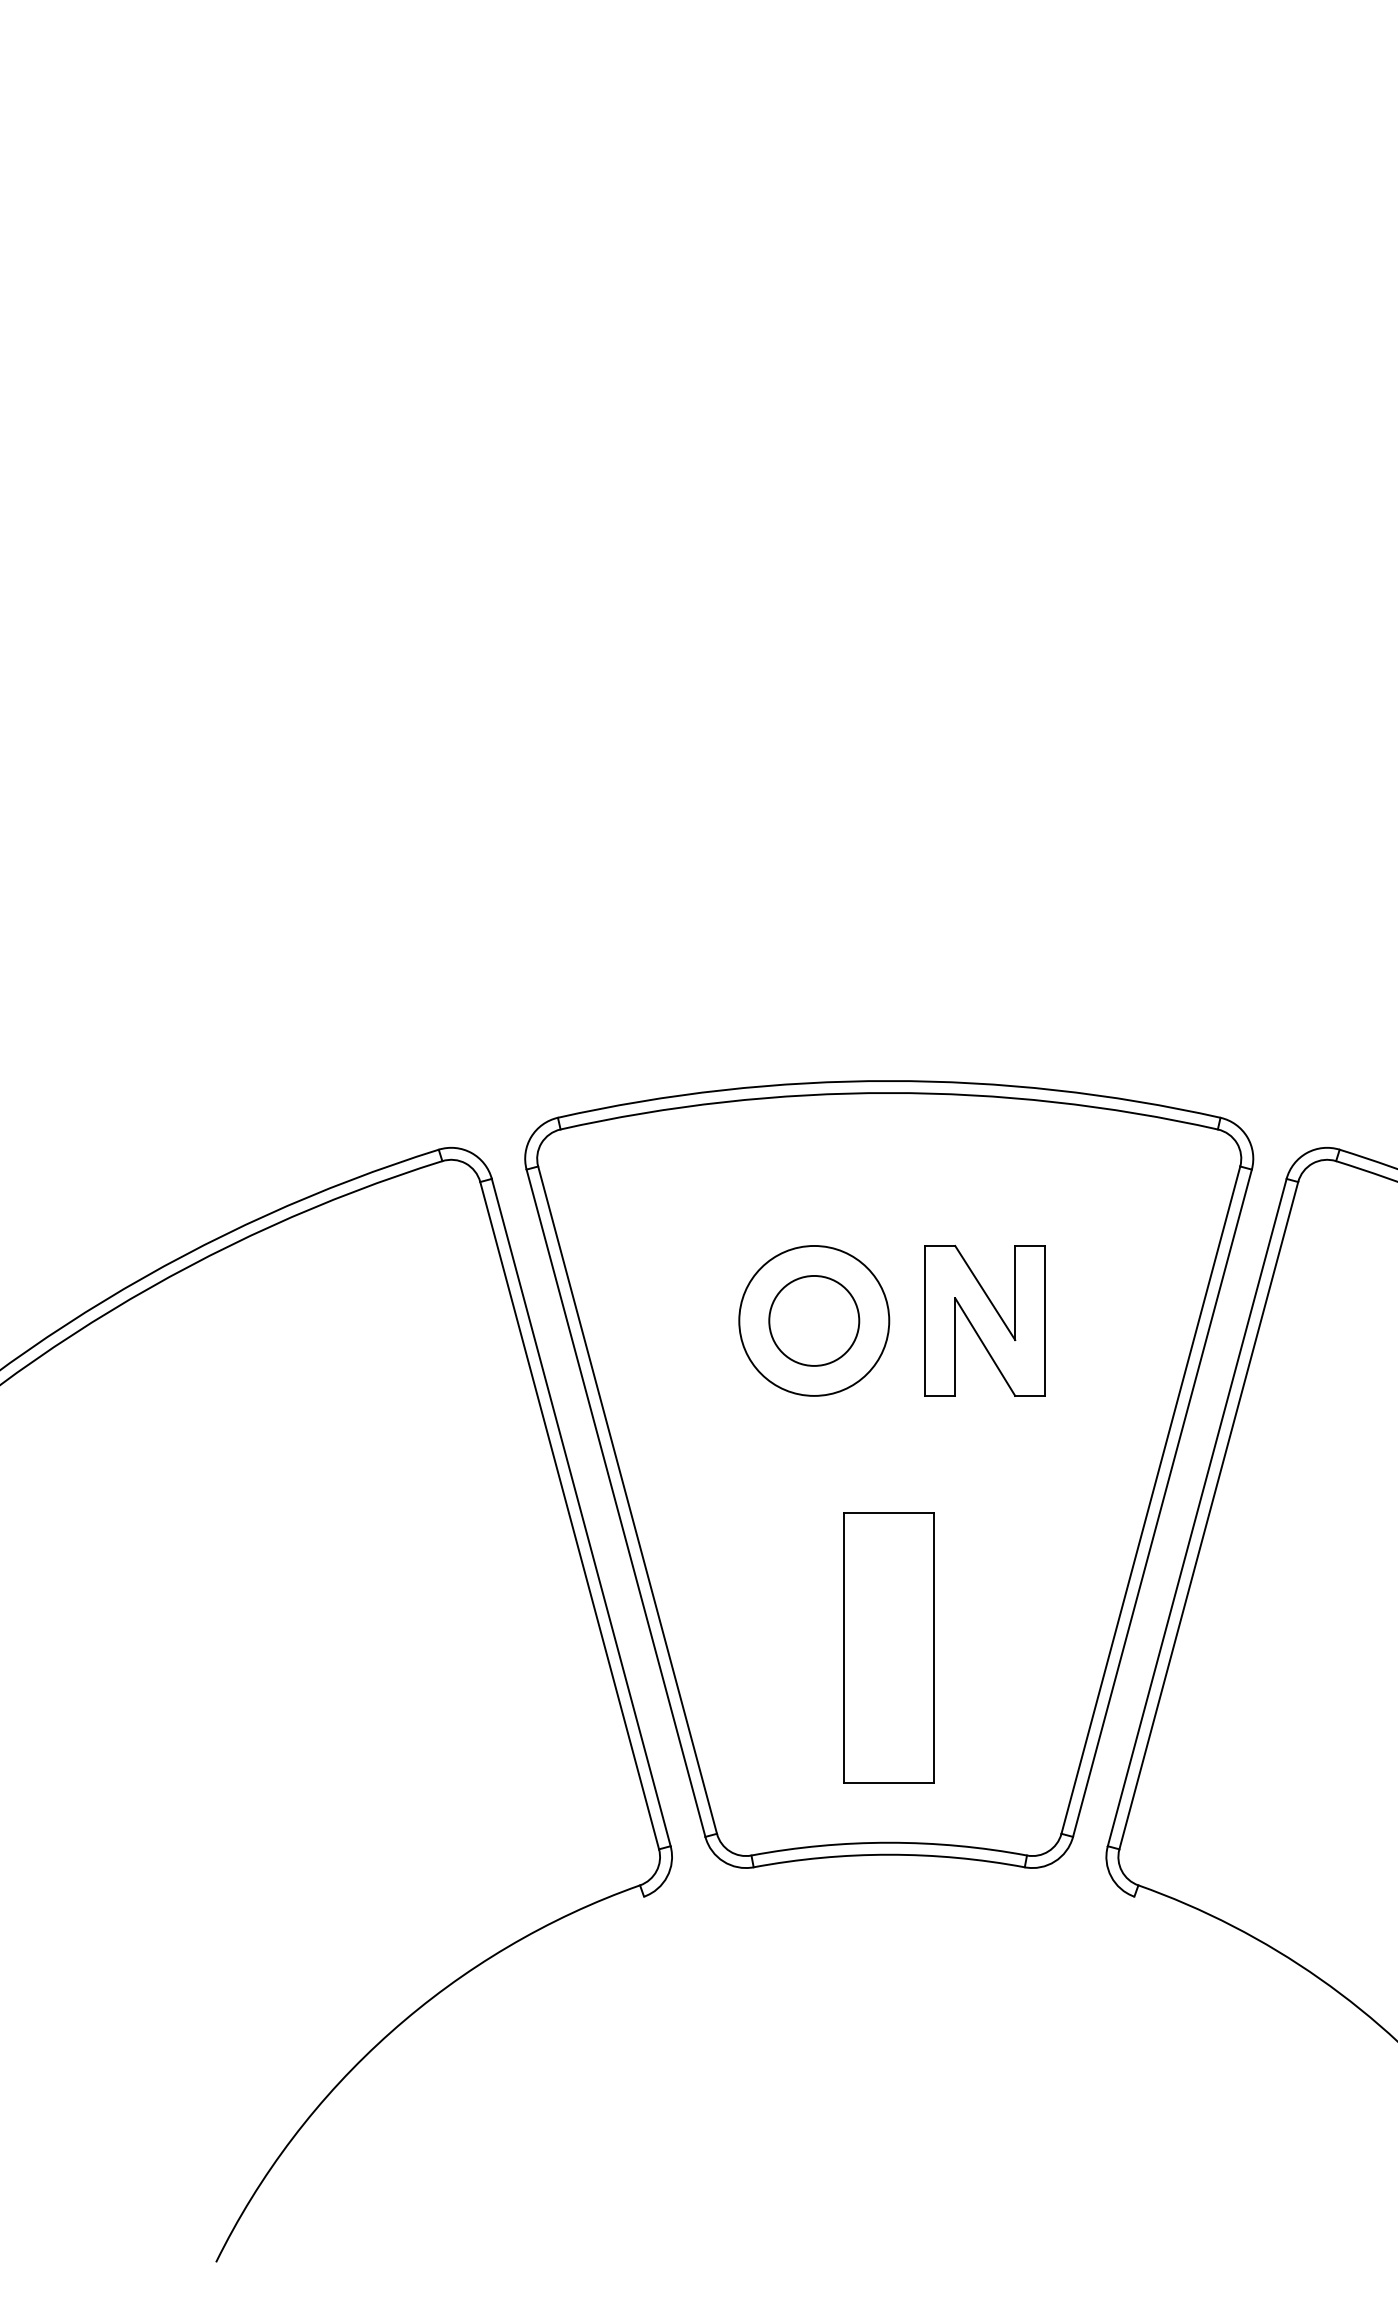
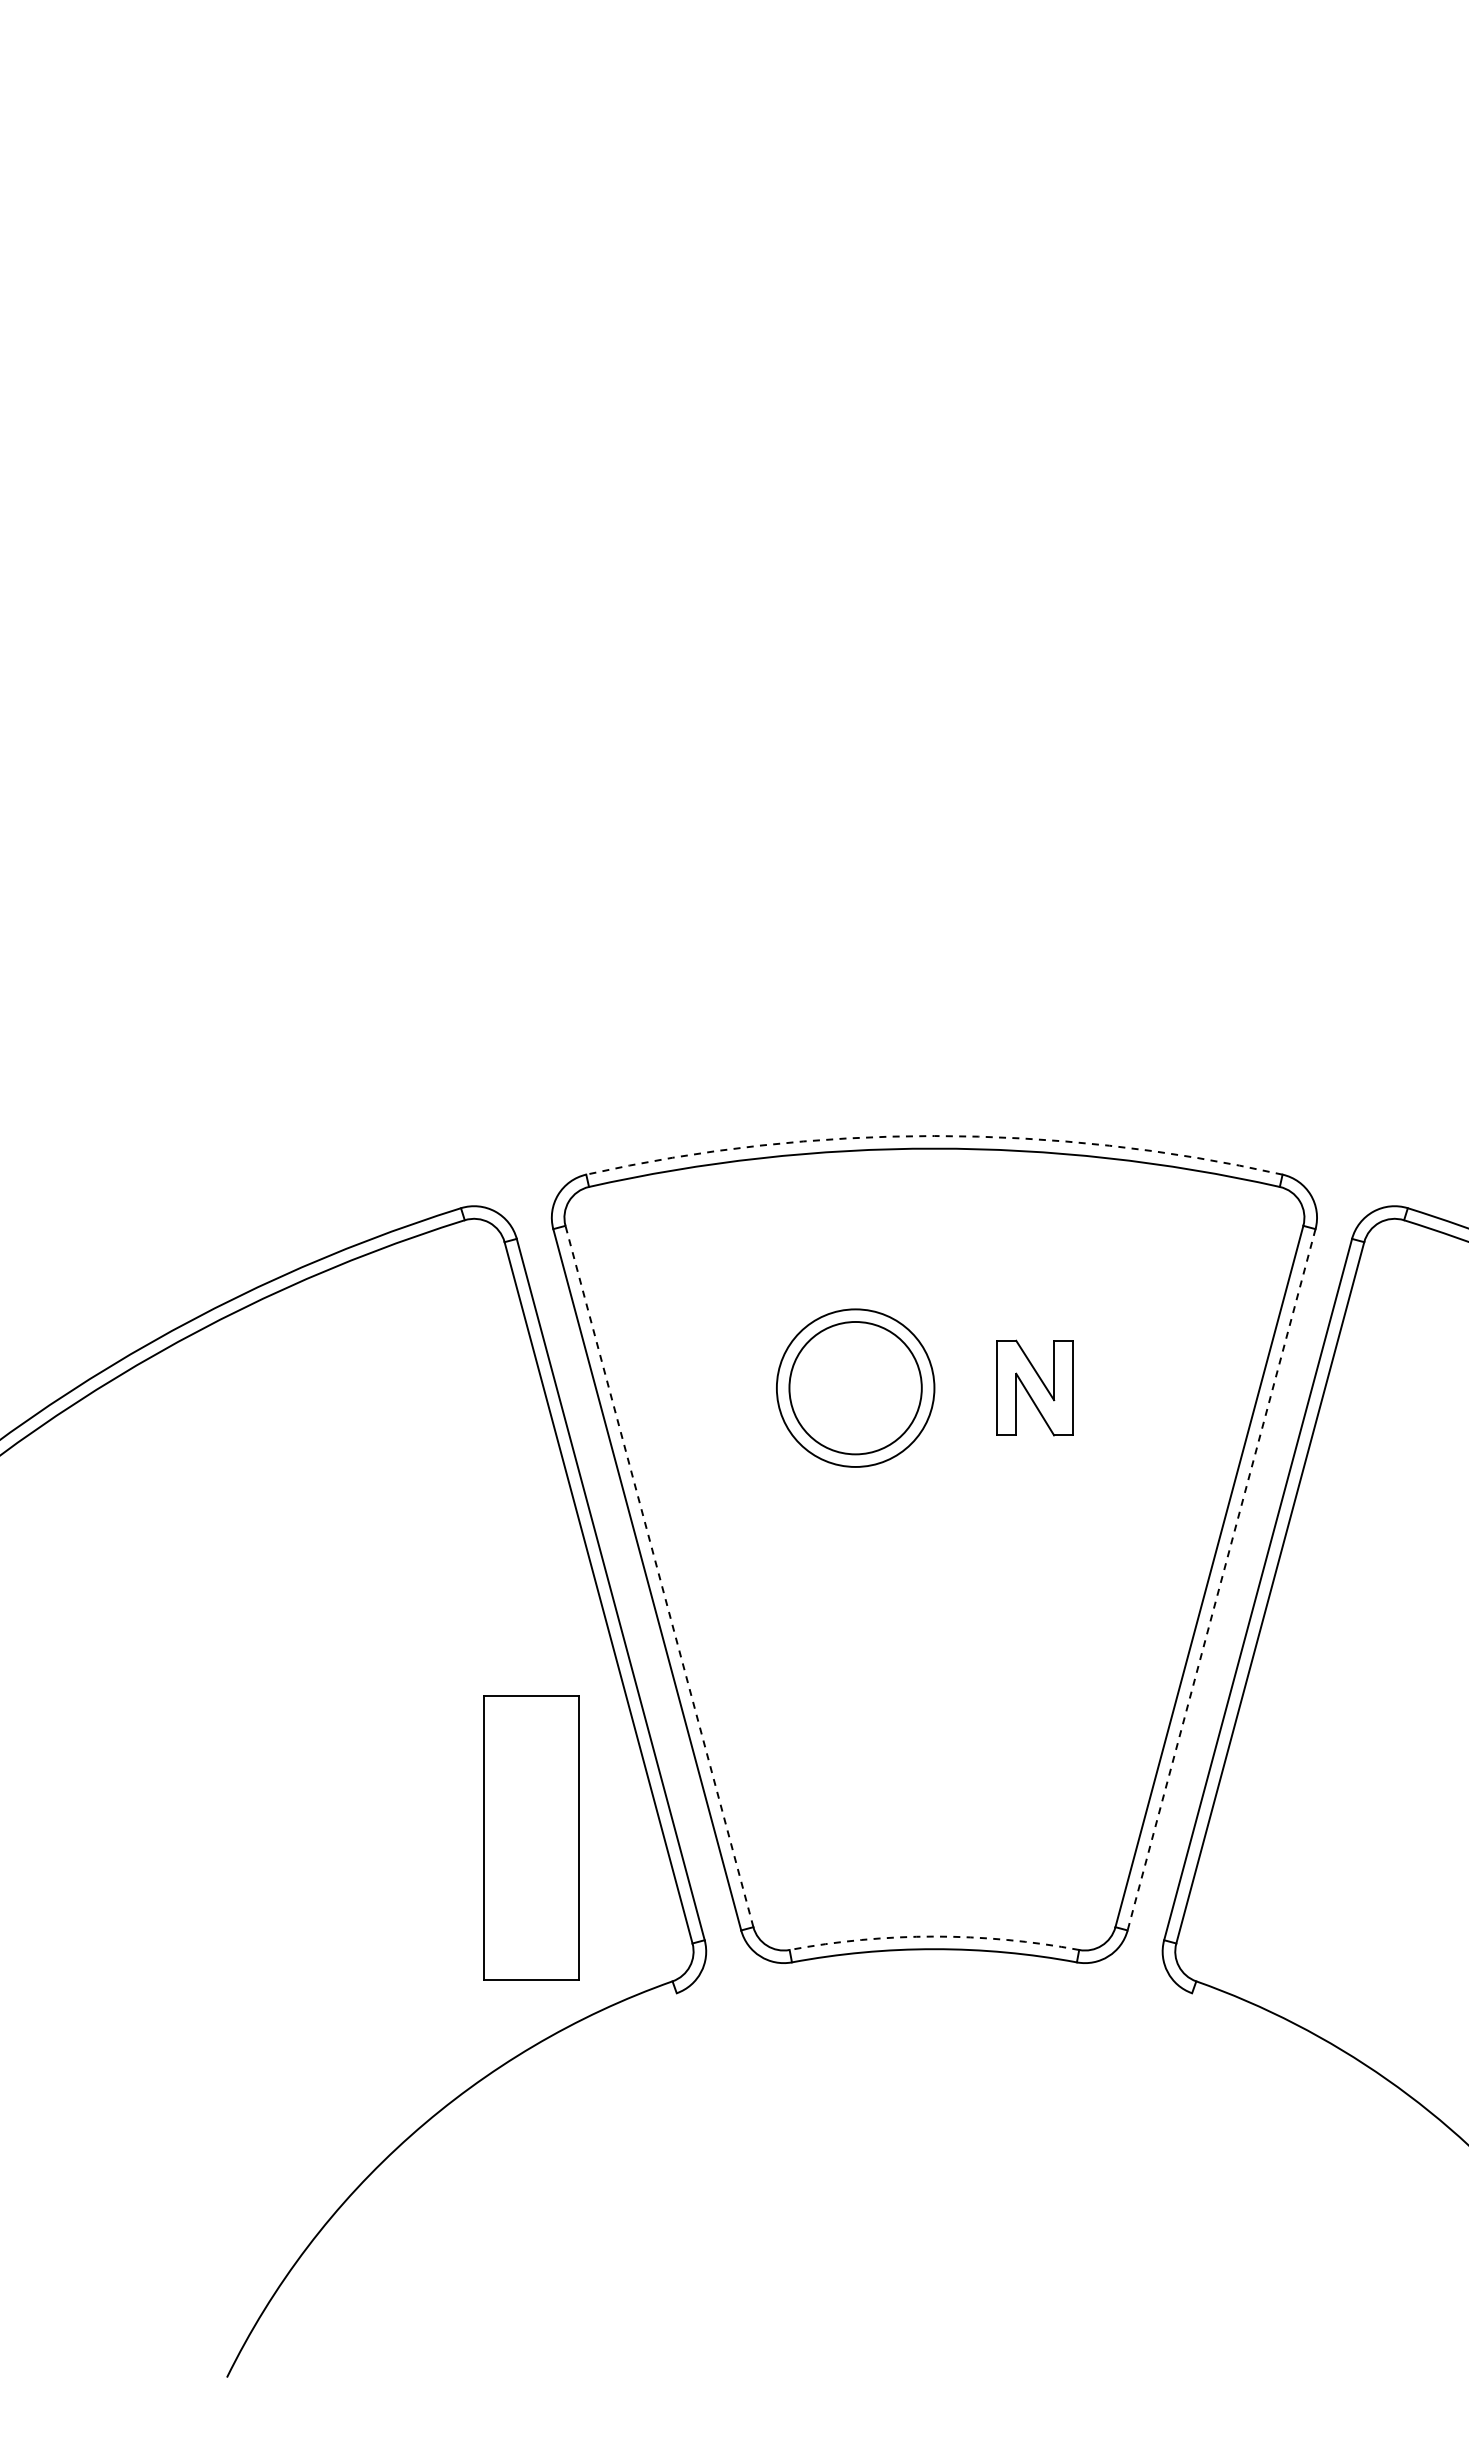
arc: (889, 1081) -> (934, 1136), solid -> dashed
circle: (814, 1320) -> (855, 1387), size x1.4
part: (984, 1320) -> (1034, 1387), size x0.6
line: (627, 1500) -> (659, 1576), solid -> dashed
line: (1162, 1503) -> (1221, 1580), solid -> dashed
part: (889, 1647) -> (531, 1837), moved
arc: (889, 1842) -> (934, 1936), solid -> dashed

